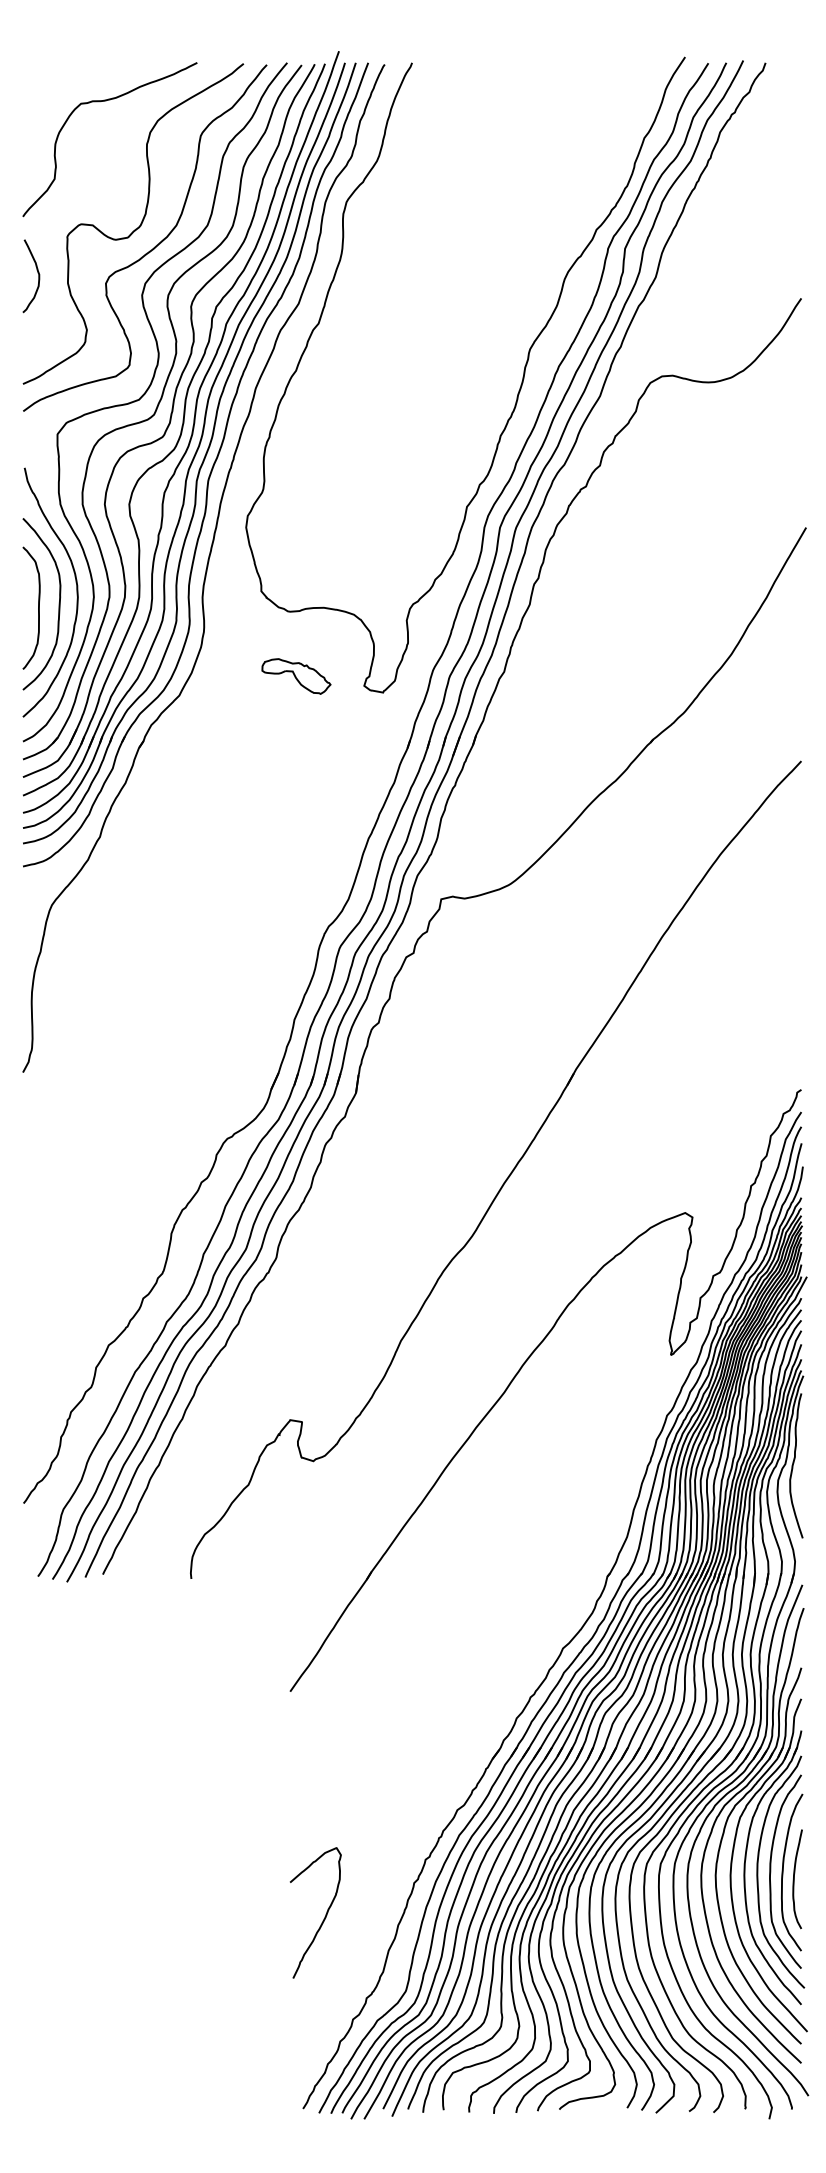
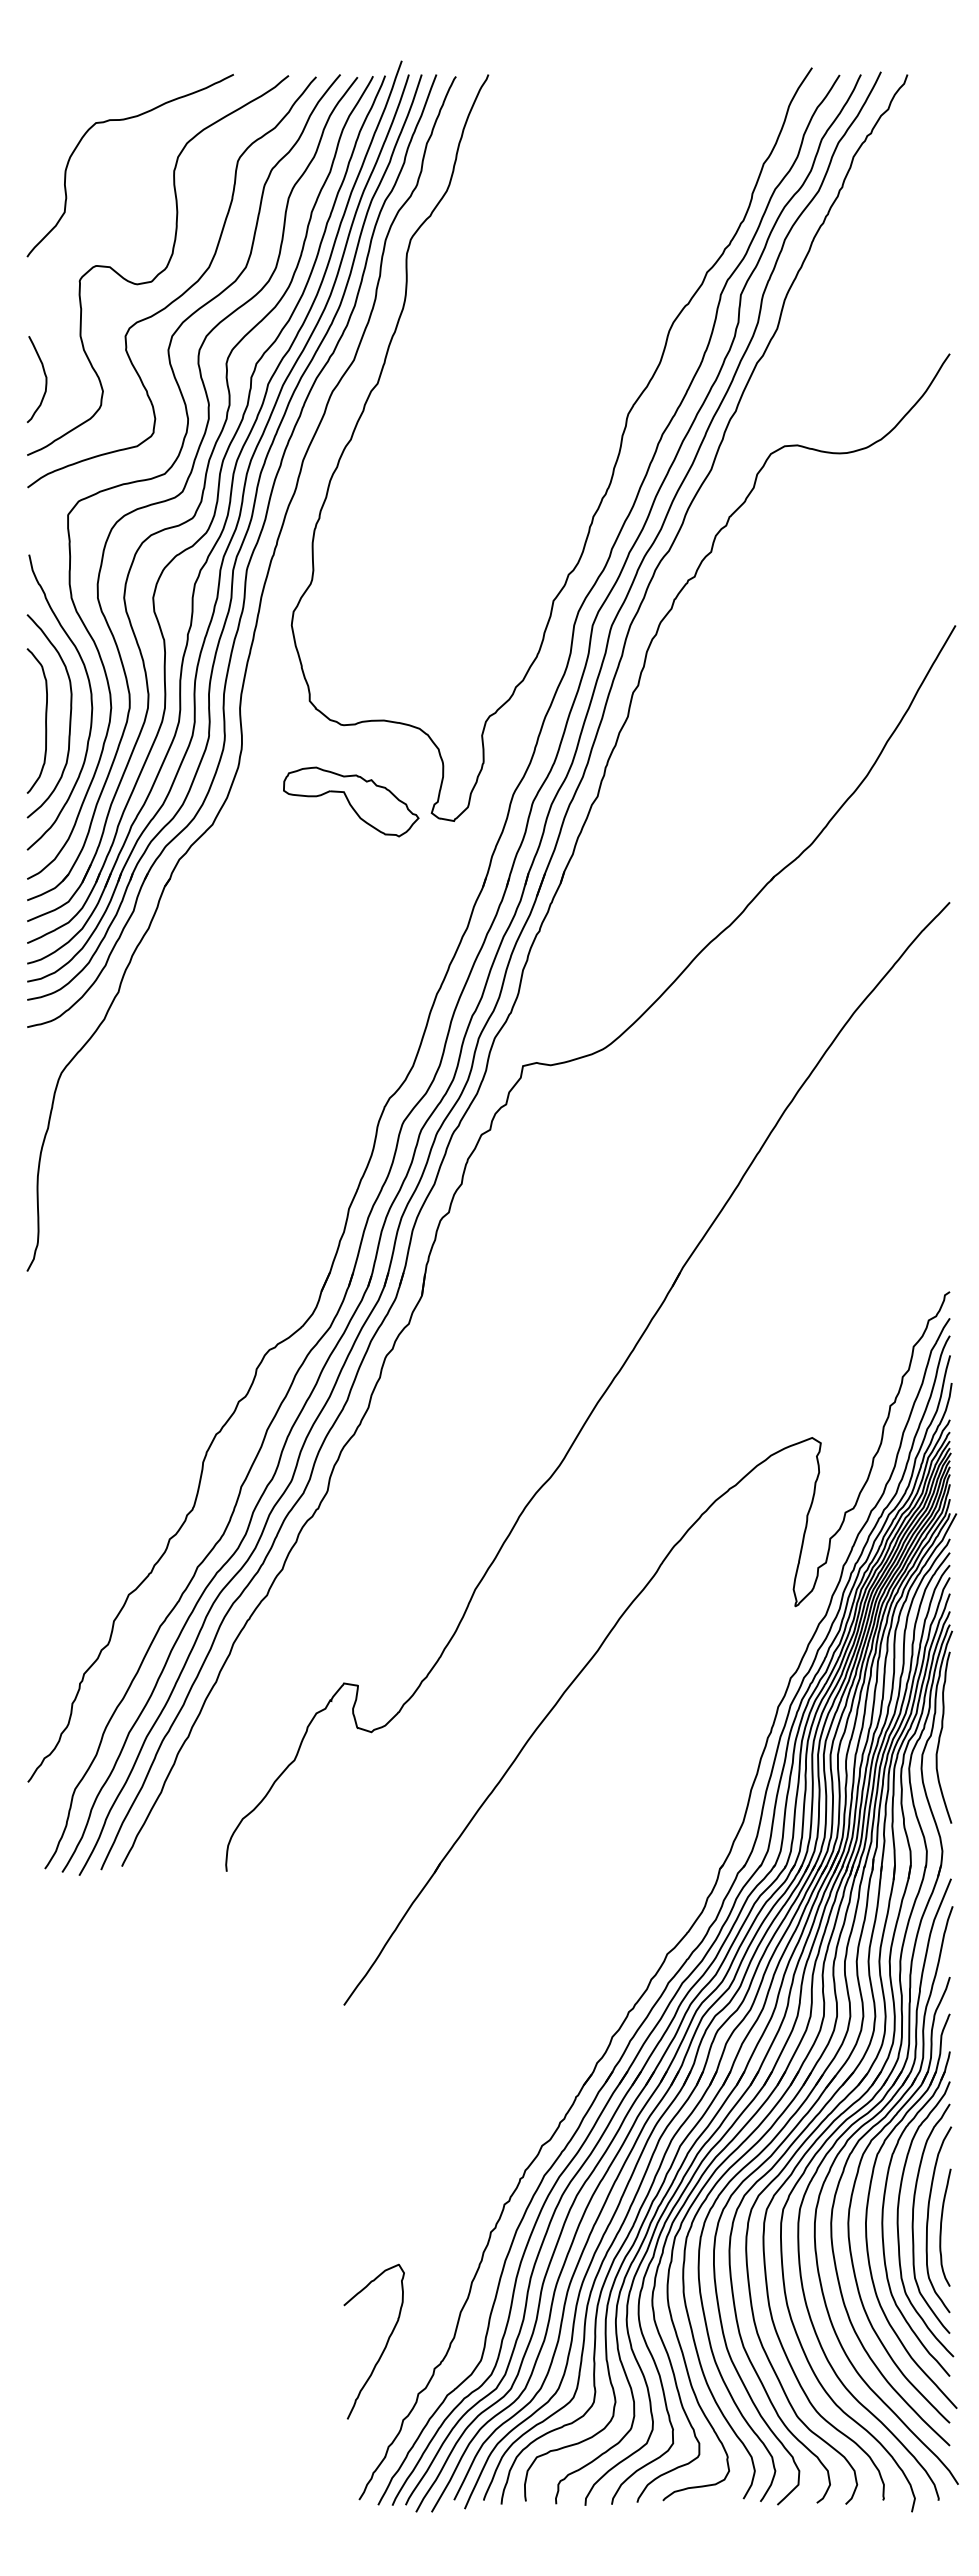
curve: (38, 276) -> (45, 379), moved
part: (296, 676) -> (351, 801), size x1.67
curve: (325, 1915) -> (385, 2344), moved

